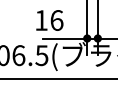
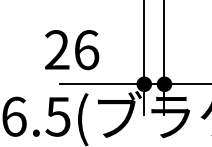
text: (41, 20) -> (57, 50), 16 -> 26

